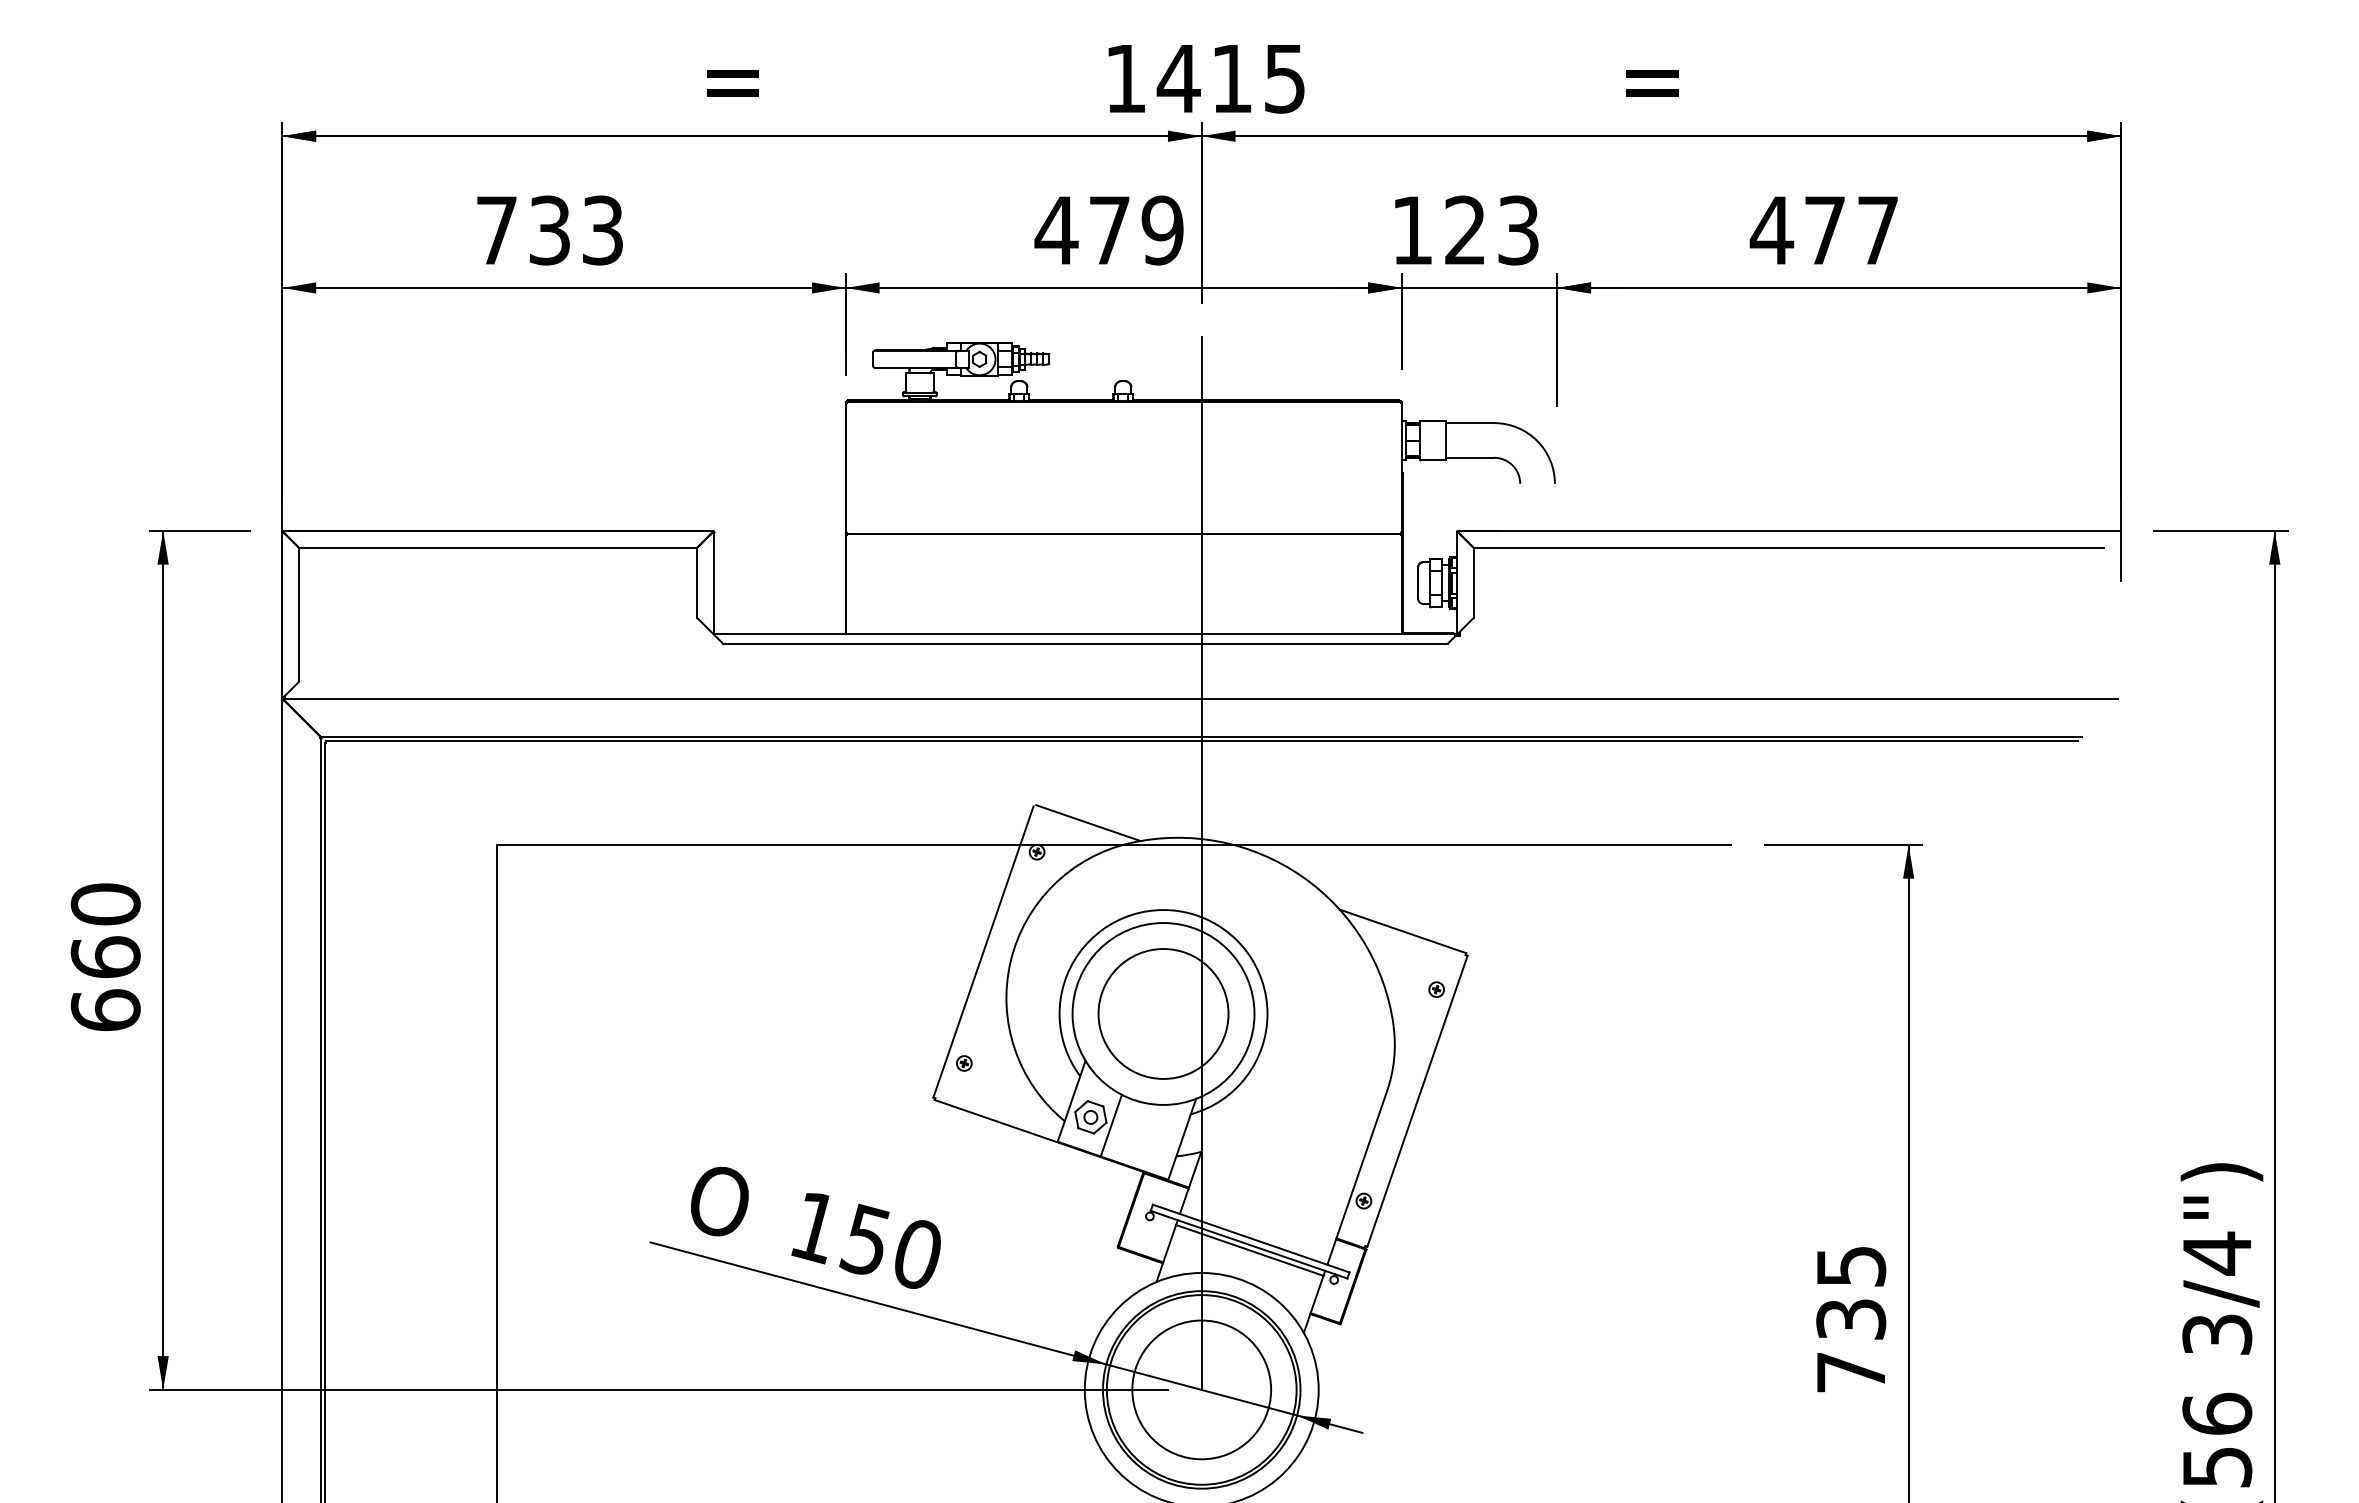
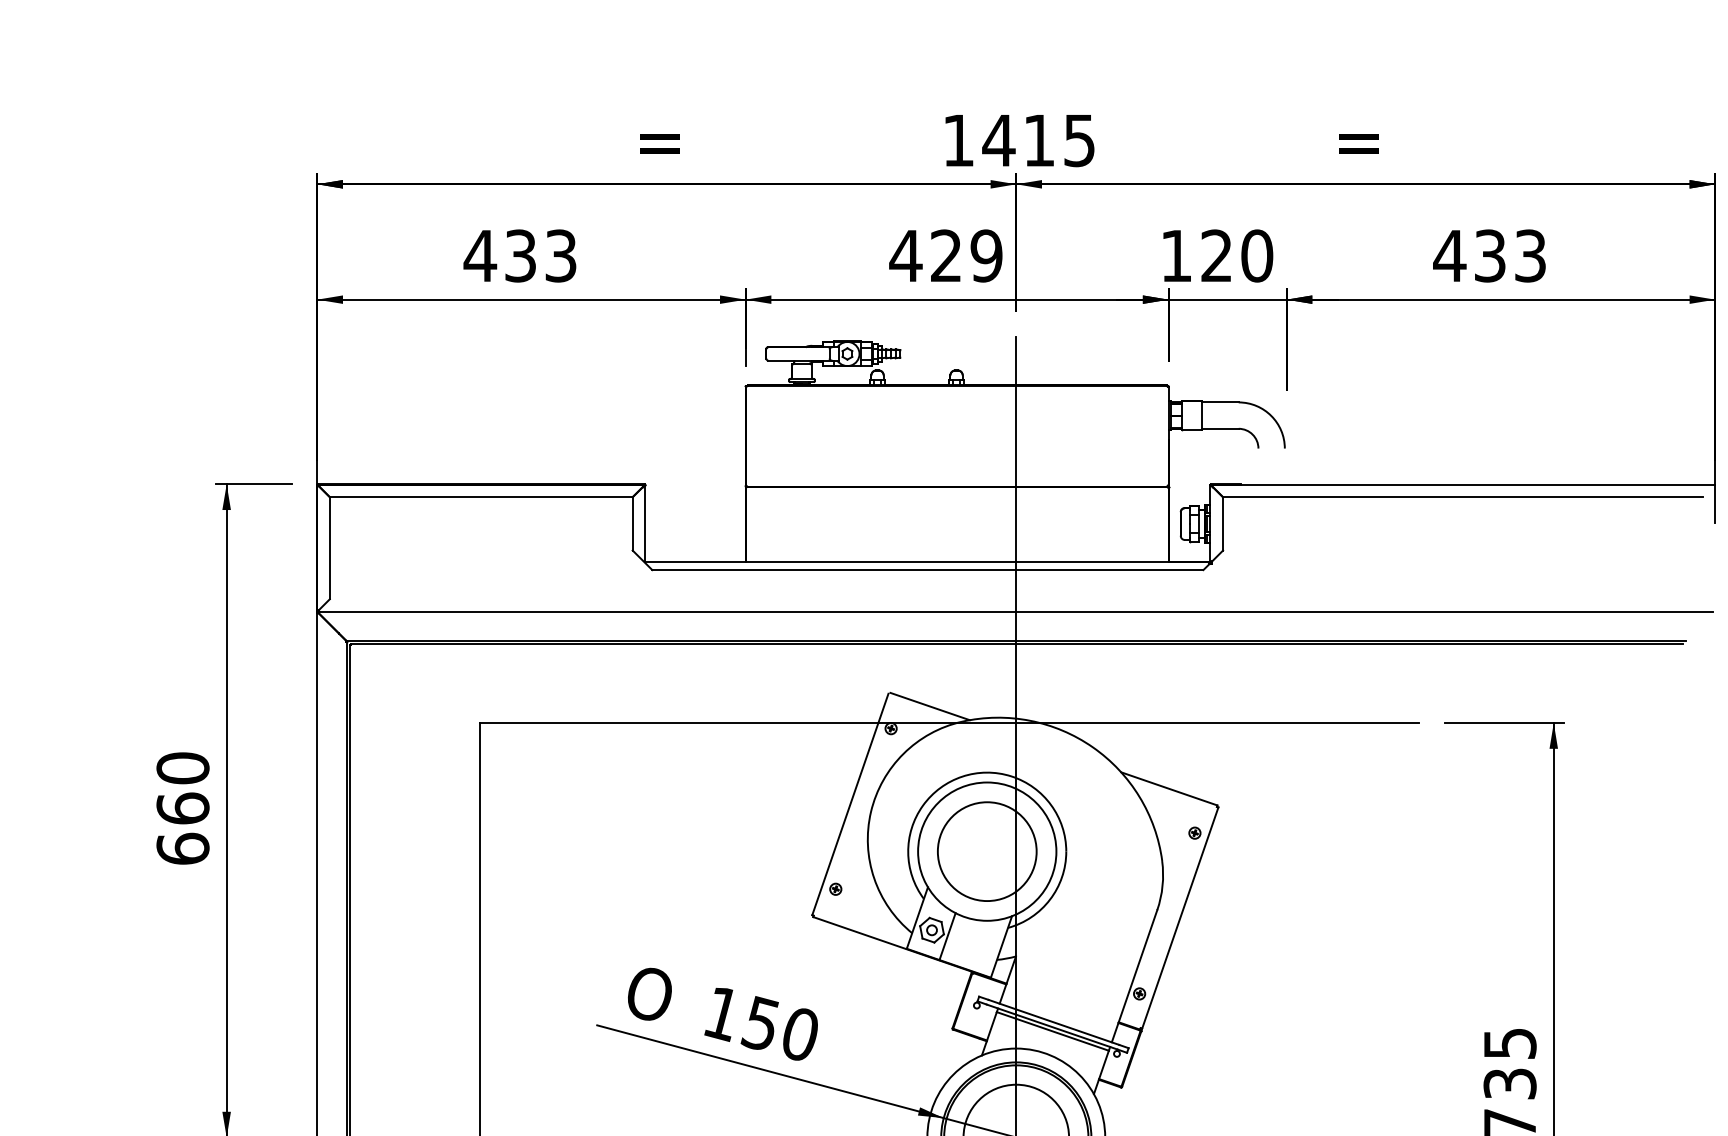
text: (1109, 229) -> (946, 255), 479 -> 429
text: (496, 230) -> (480, 255), 733 -> 433
text: (1518, 230) -> (1257, 255), 123 -> 120
text: (1851, 230) -> (1510, 255), 477 -> 433

